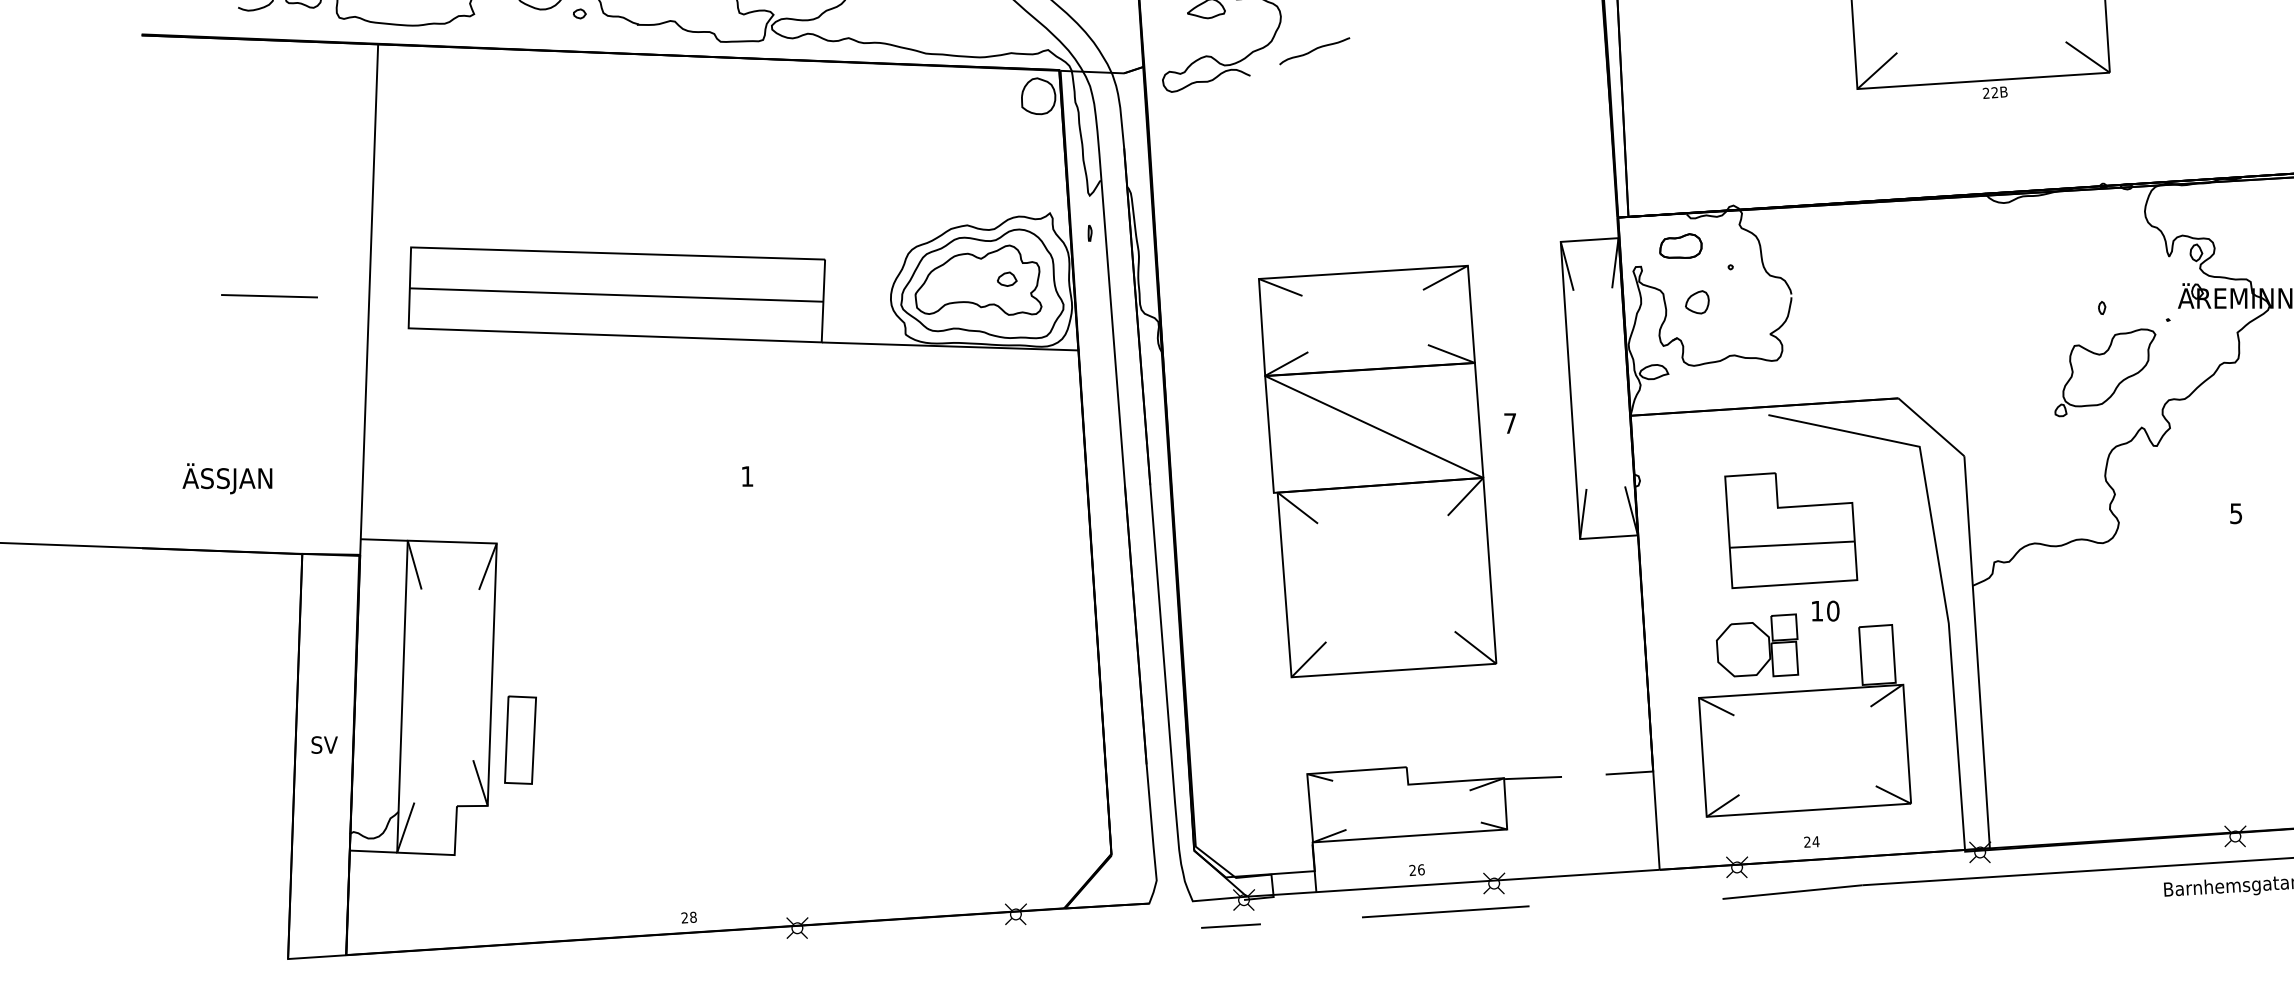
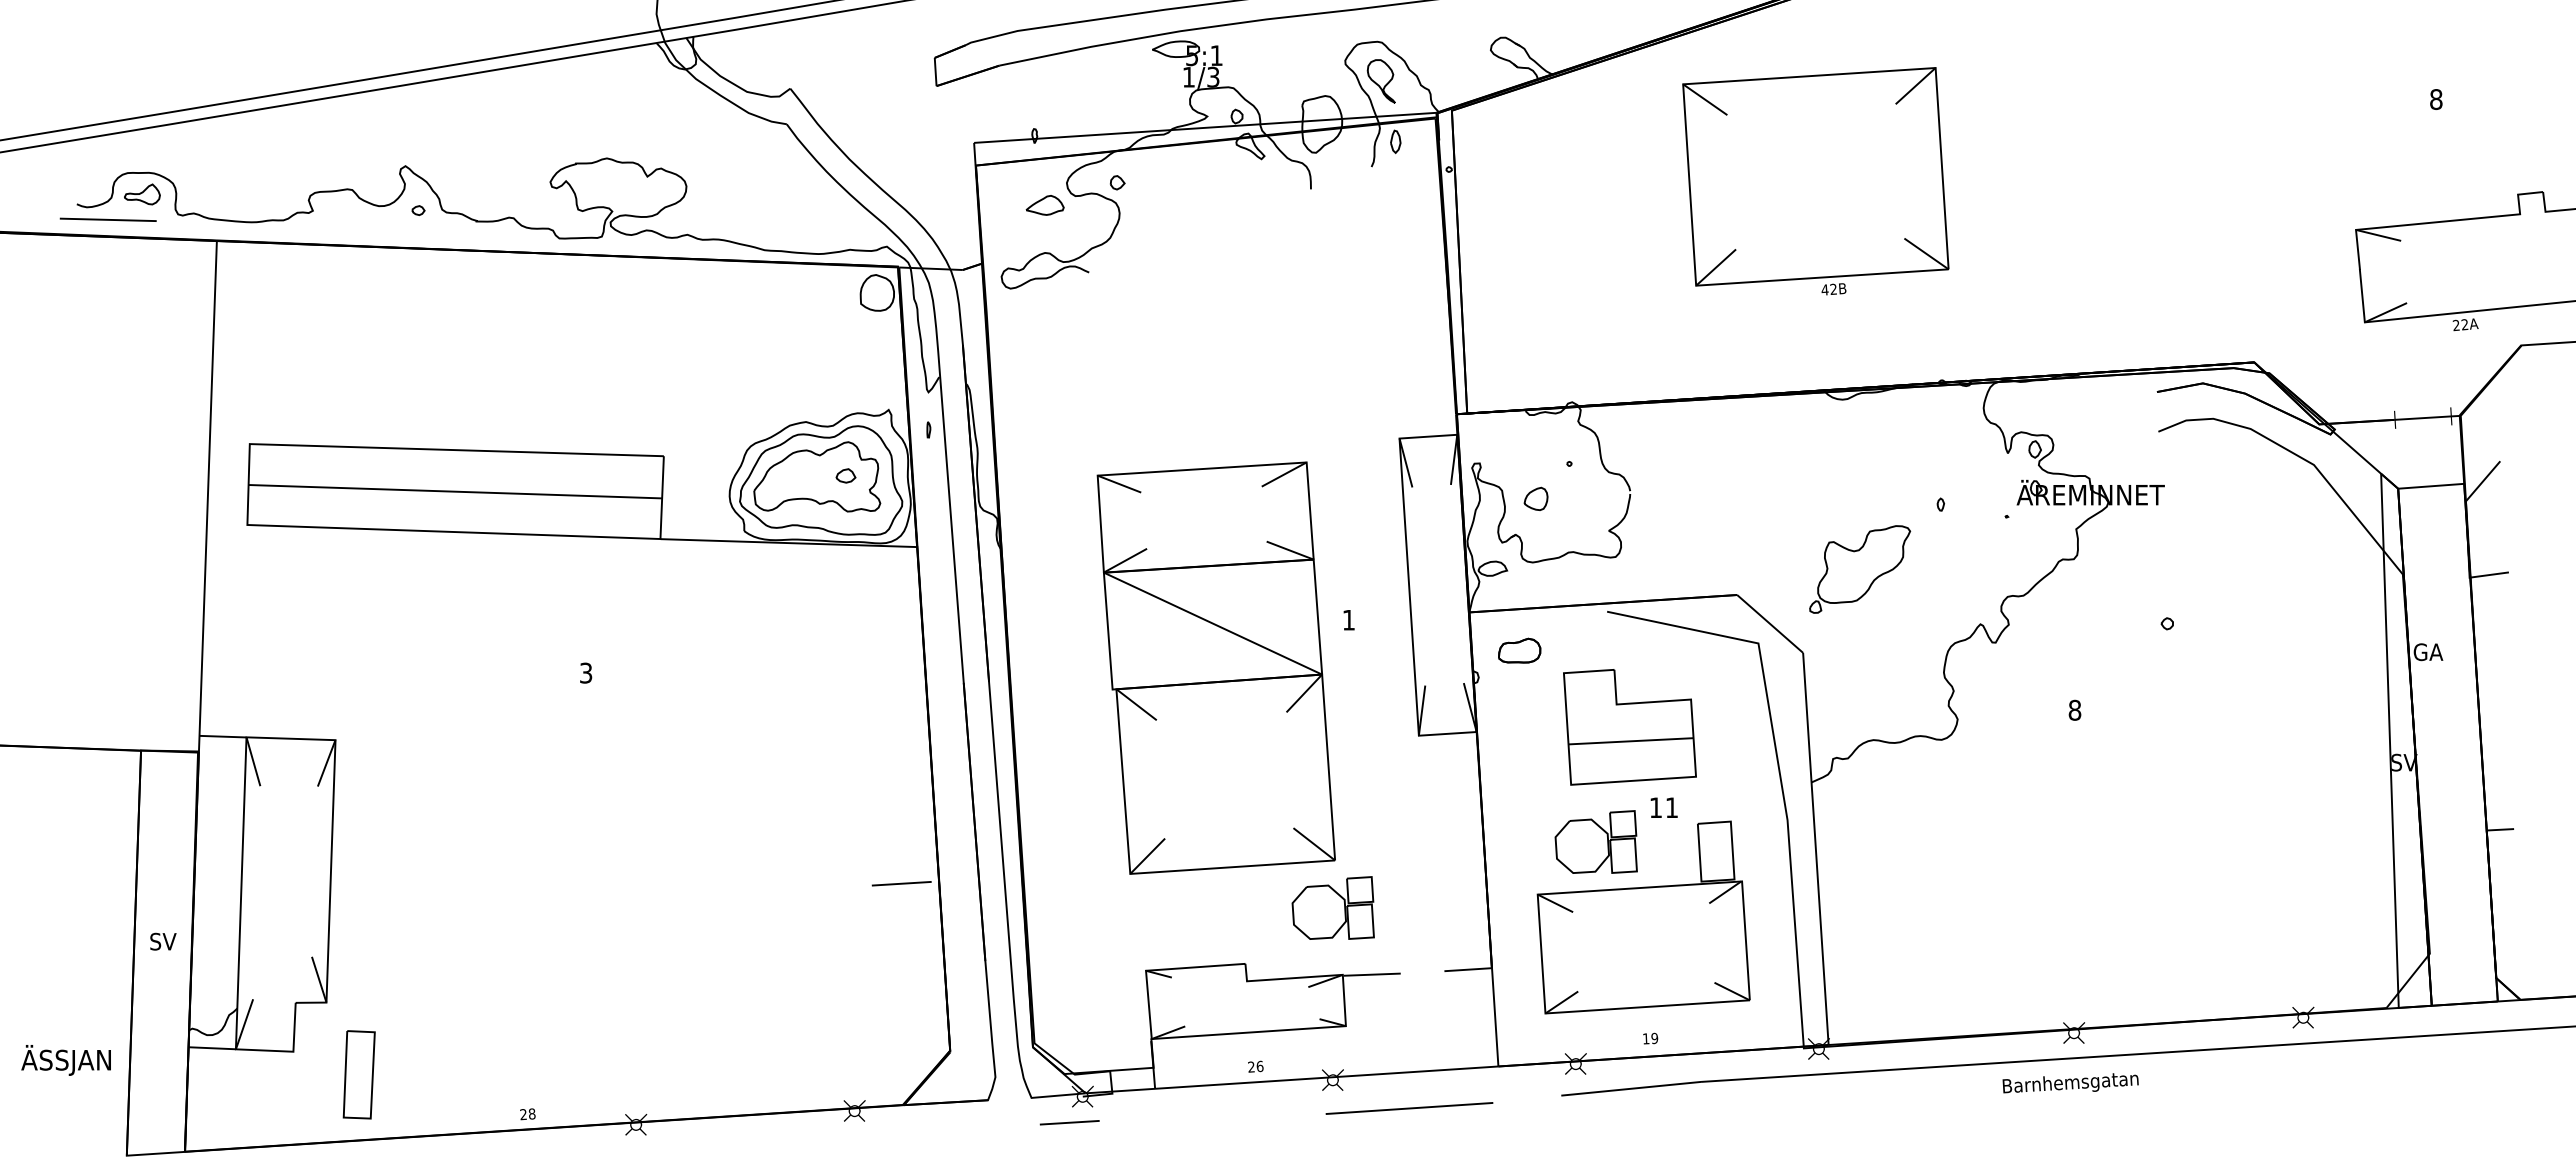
curve: (1314, 50) -> (1153, 247), removed
text: (1985, 92) -> (1824, 289), 22B -> 42B
part: (1680, 245) -> (1519, 650), moved
line: (268, 295) -> (107, 219), moved
part: (2105, 372) -> (1860, 569), moved
text: (1509, 423) -> (1348, 620), 7 -> 1
text: (747, 475) -> (586, 672), 1 -> 3
text: (226, 478) -> (65, 1060), moved
text: (2235, 512) -> (2074, 709), 5 -> 8
text: (1832, 610) -> (1671, 807), 10 -> 11
line: (1062, 686) -> (901, 883), added
part: (1493, 710) -> (1332, 907), added
part: (519, 739) -> (358, 1074), moved
text: (1811, 841) -> (1650, 1038), 24 -> 19
line: (1445, 911) -> (1409, 1108), moved

